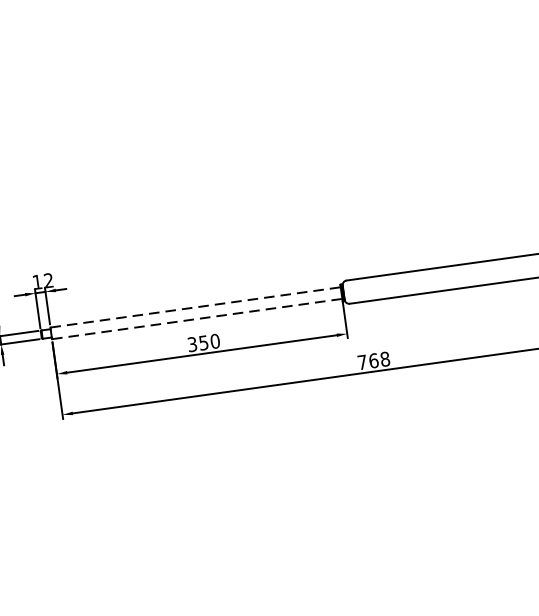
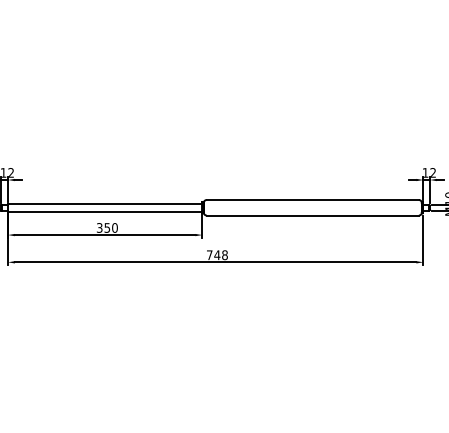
line: (196, 306) -> (105, 203), dashed -> solid
line: (197, 318) -> (105, 211), dashed -> solid
text: (374, 361) -> (217, 255), 768 -> 748

